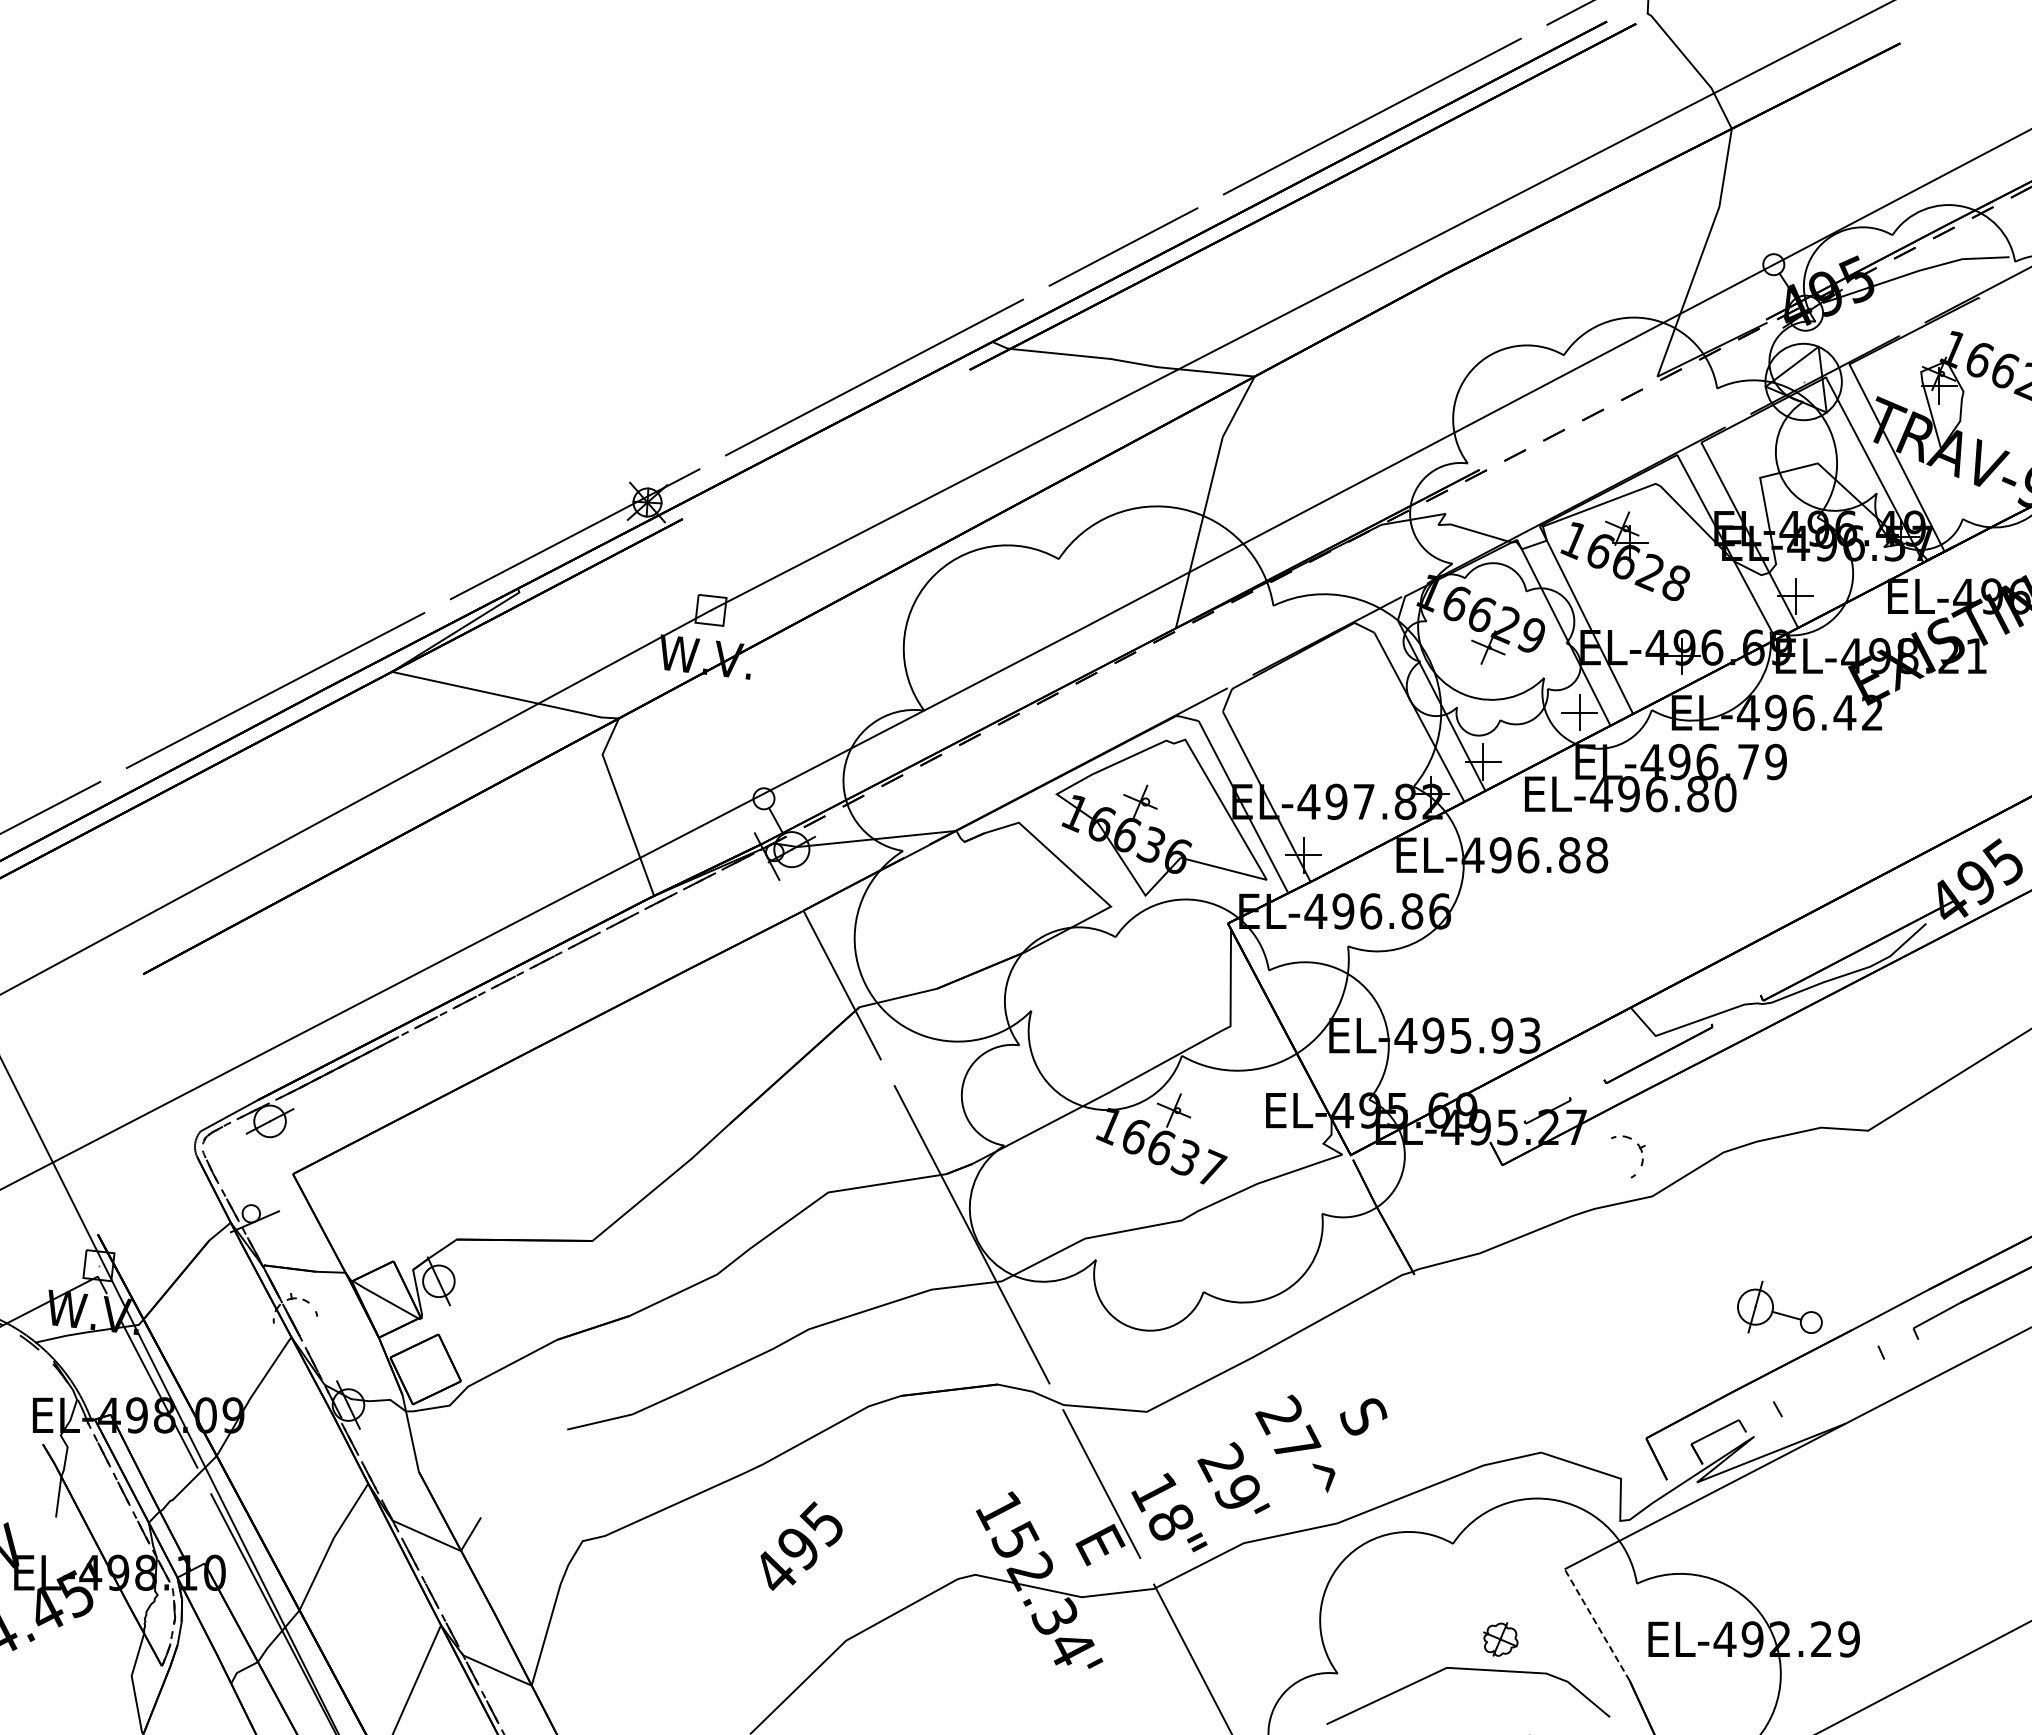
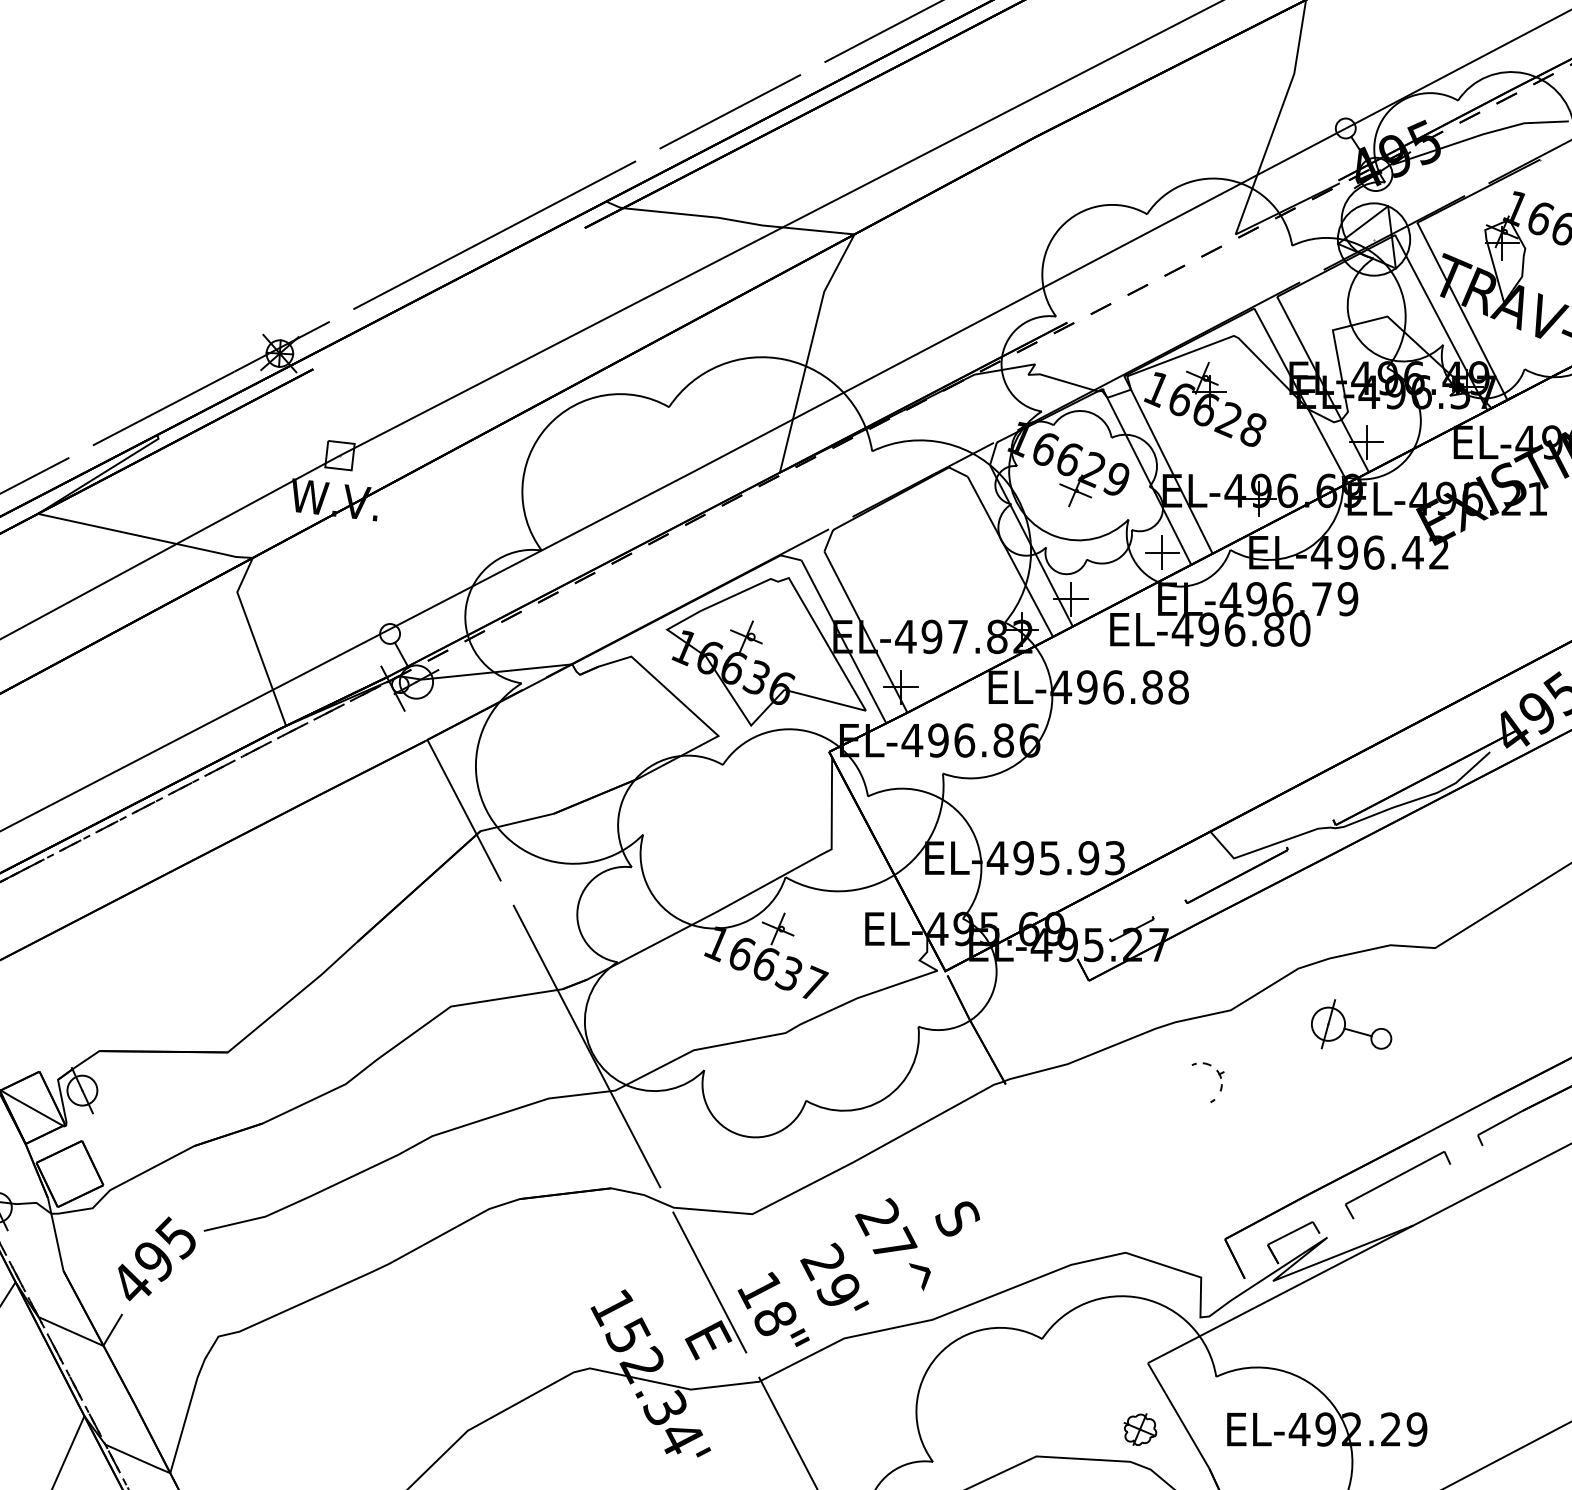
text: (1907, 656) -> (1472, 499), EL-498.21 -> EL-496.21
part: (1640, 1151) -> (1219, 1077), moved
part: (1779, 1306) -> (1351, 1023), moved
line: (1825, 1373) -> (1394, 1177), added
text: (801, 1545) -> (156, 1258), moved
line: (1597, 1625) -> (1178, 1416), dashed -> solid
part: (1500, 1639) -> (1140, 1429), moved

